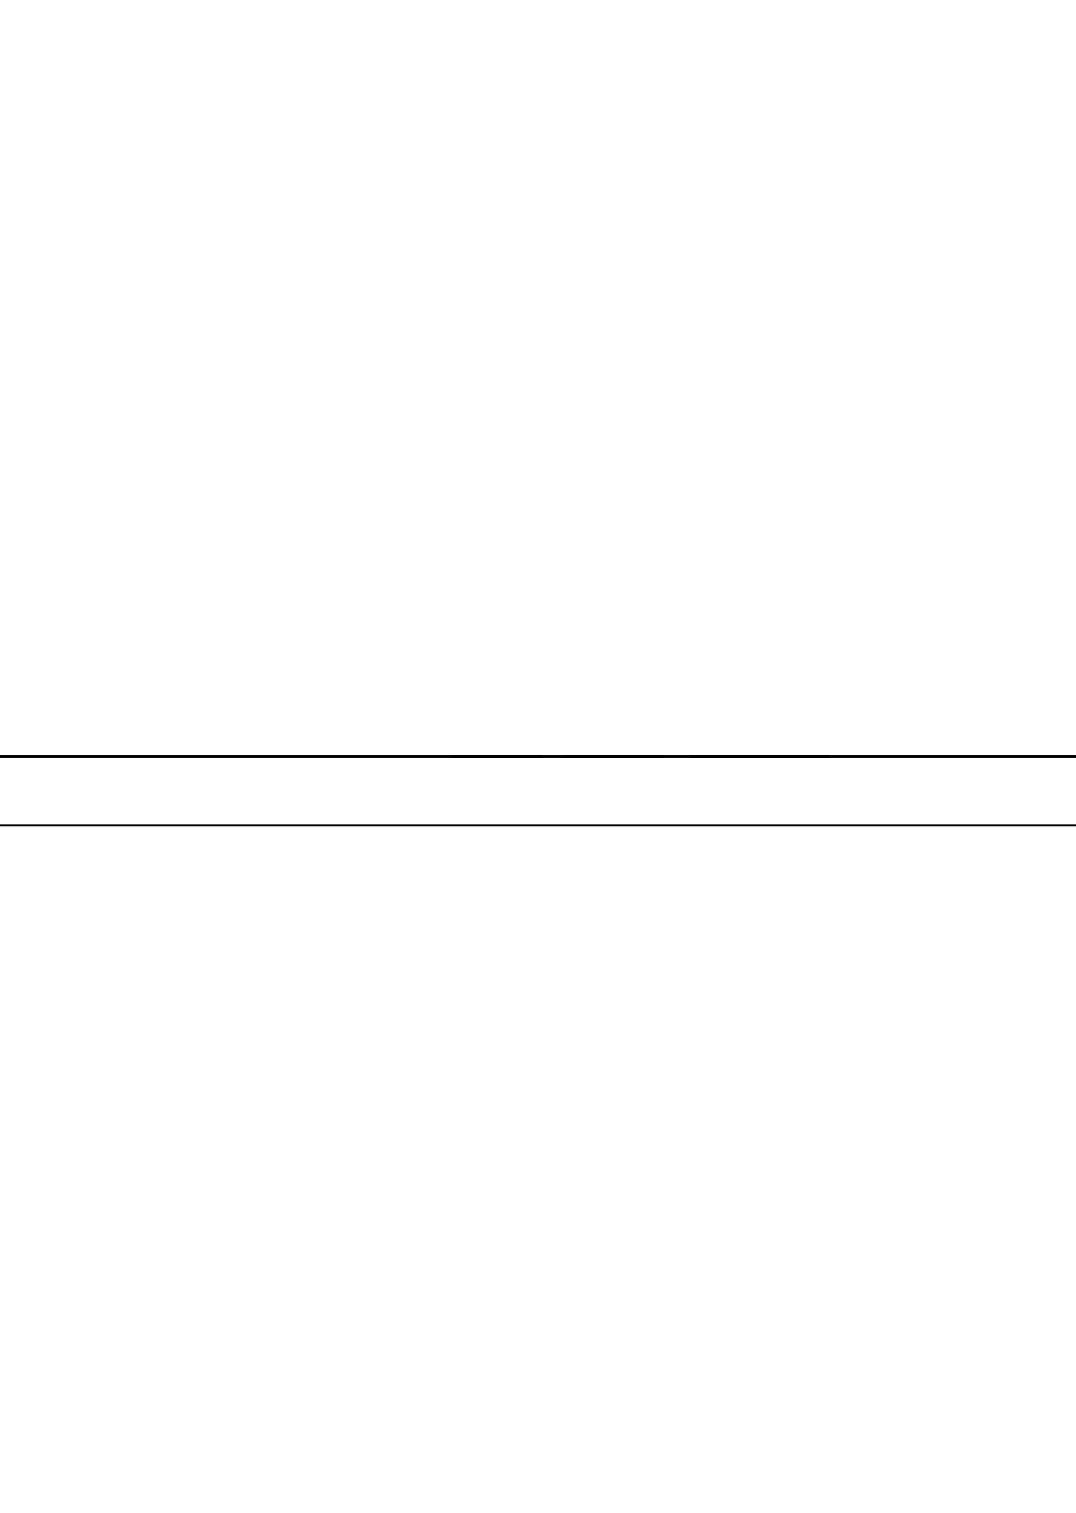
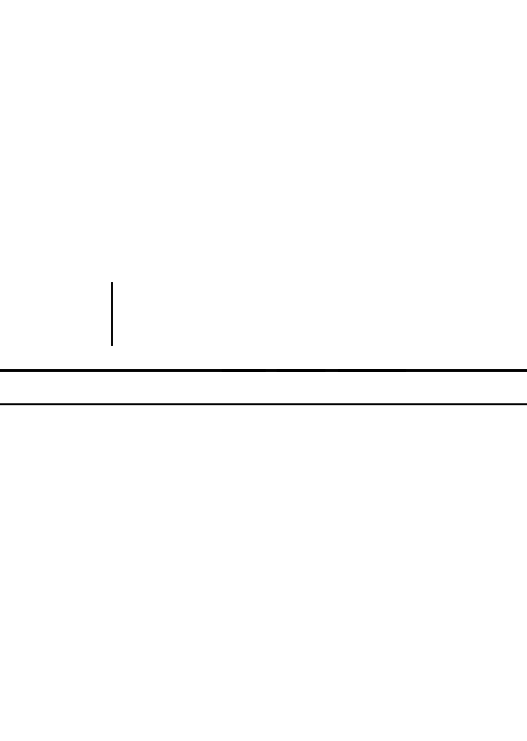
line: (227, 640) -> (111, 313), added

